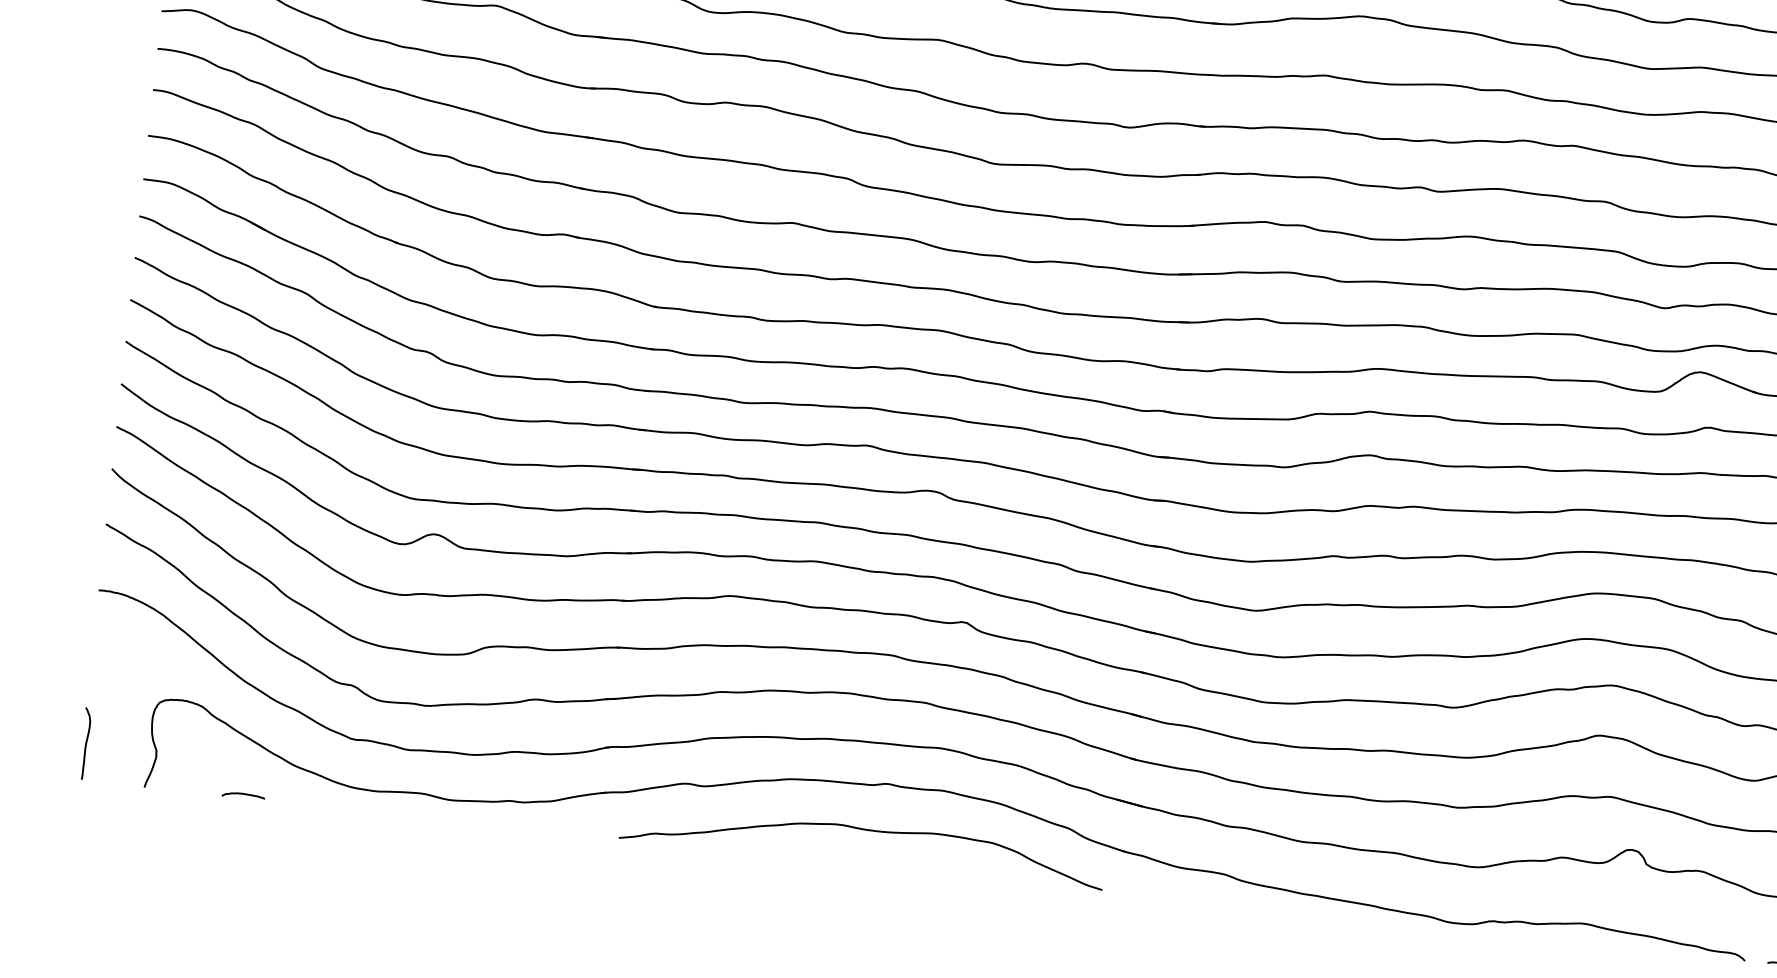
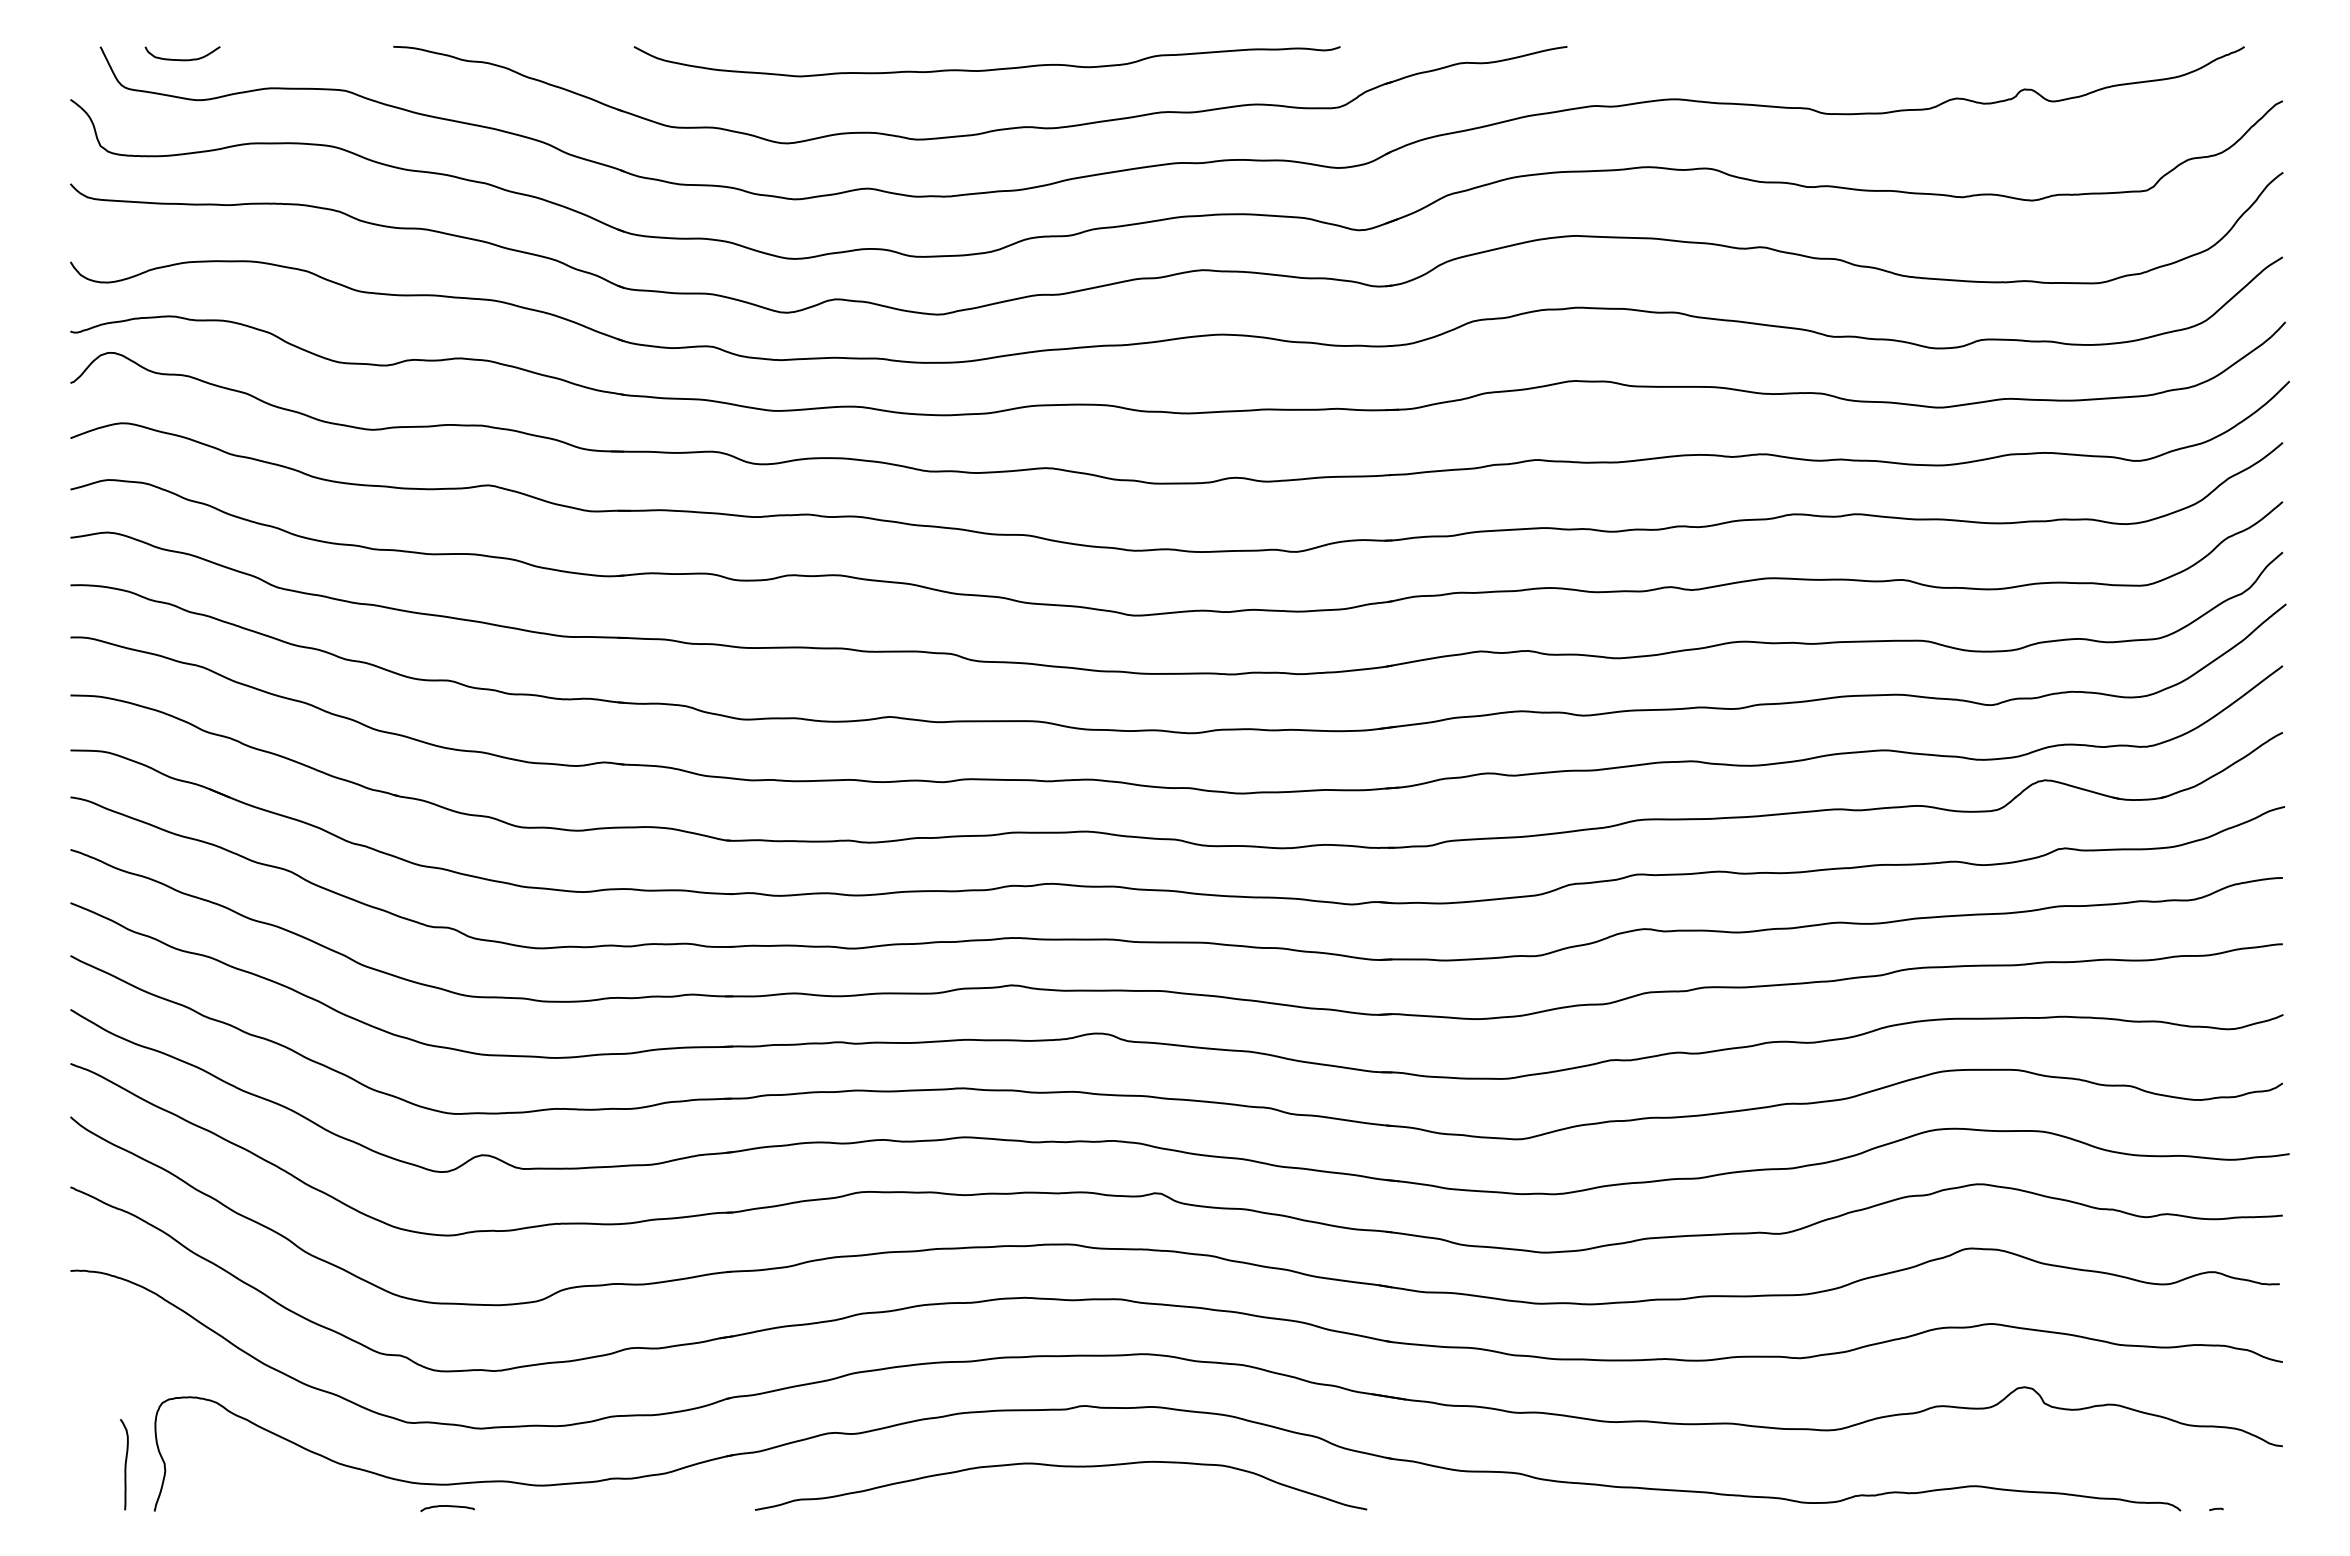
curve: (85, 743) -> (124, 1464), moved
curve: (243, 794) -> (447, 1506), moved

